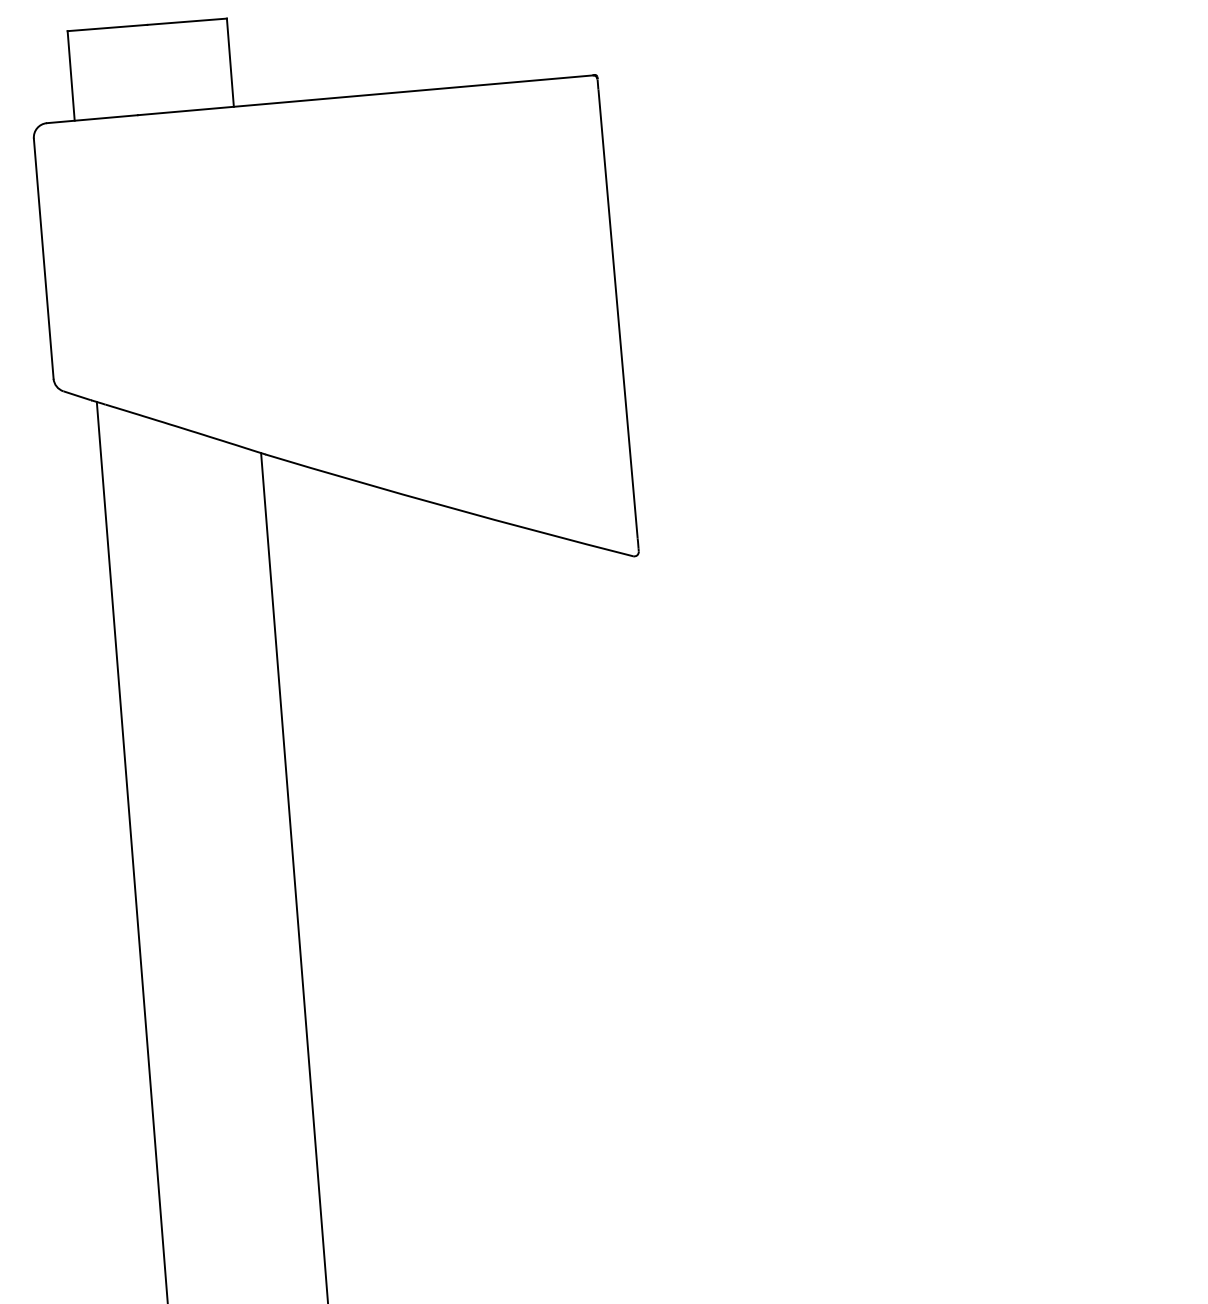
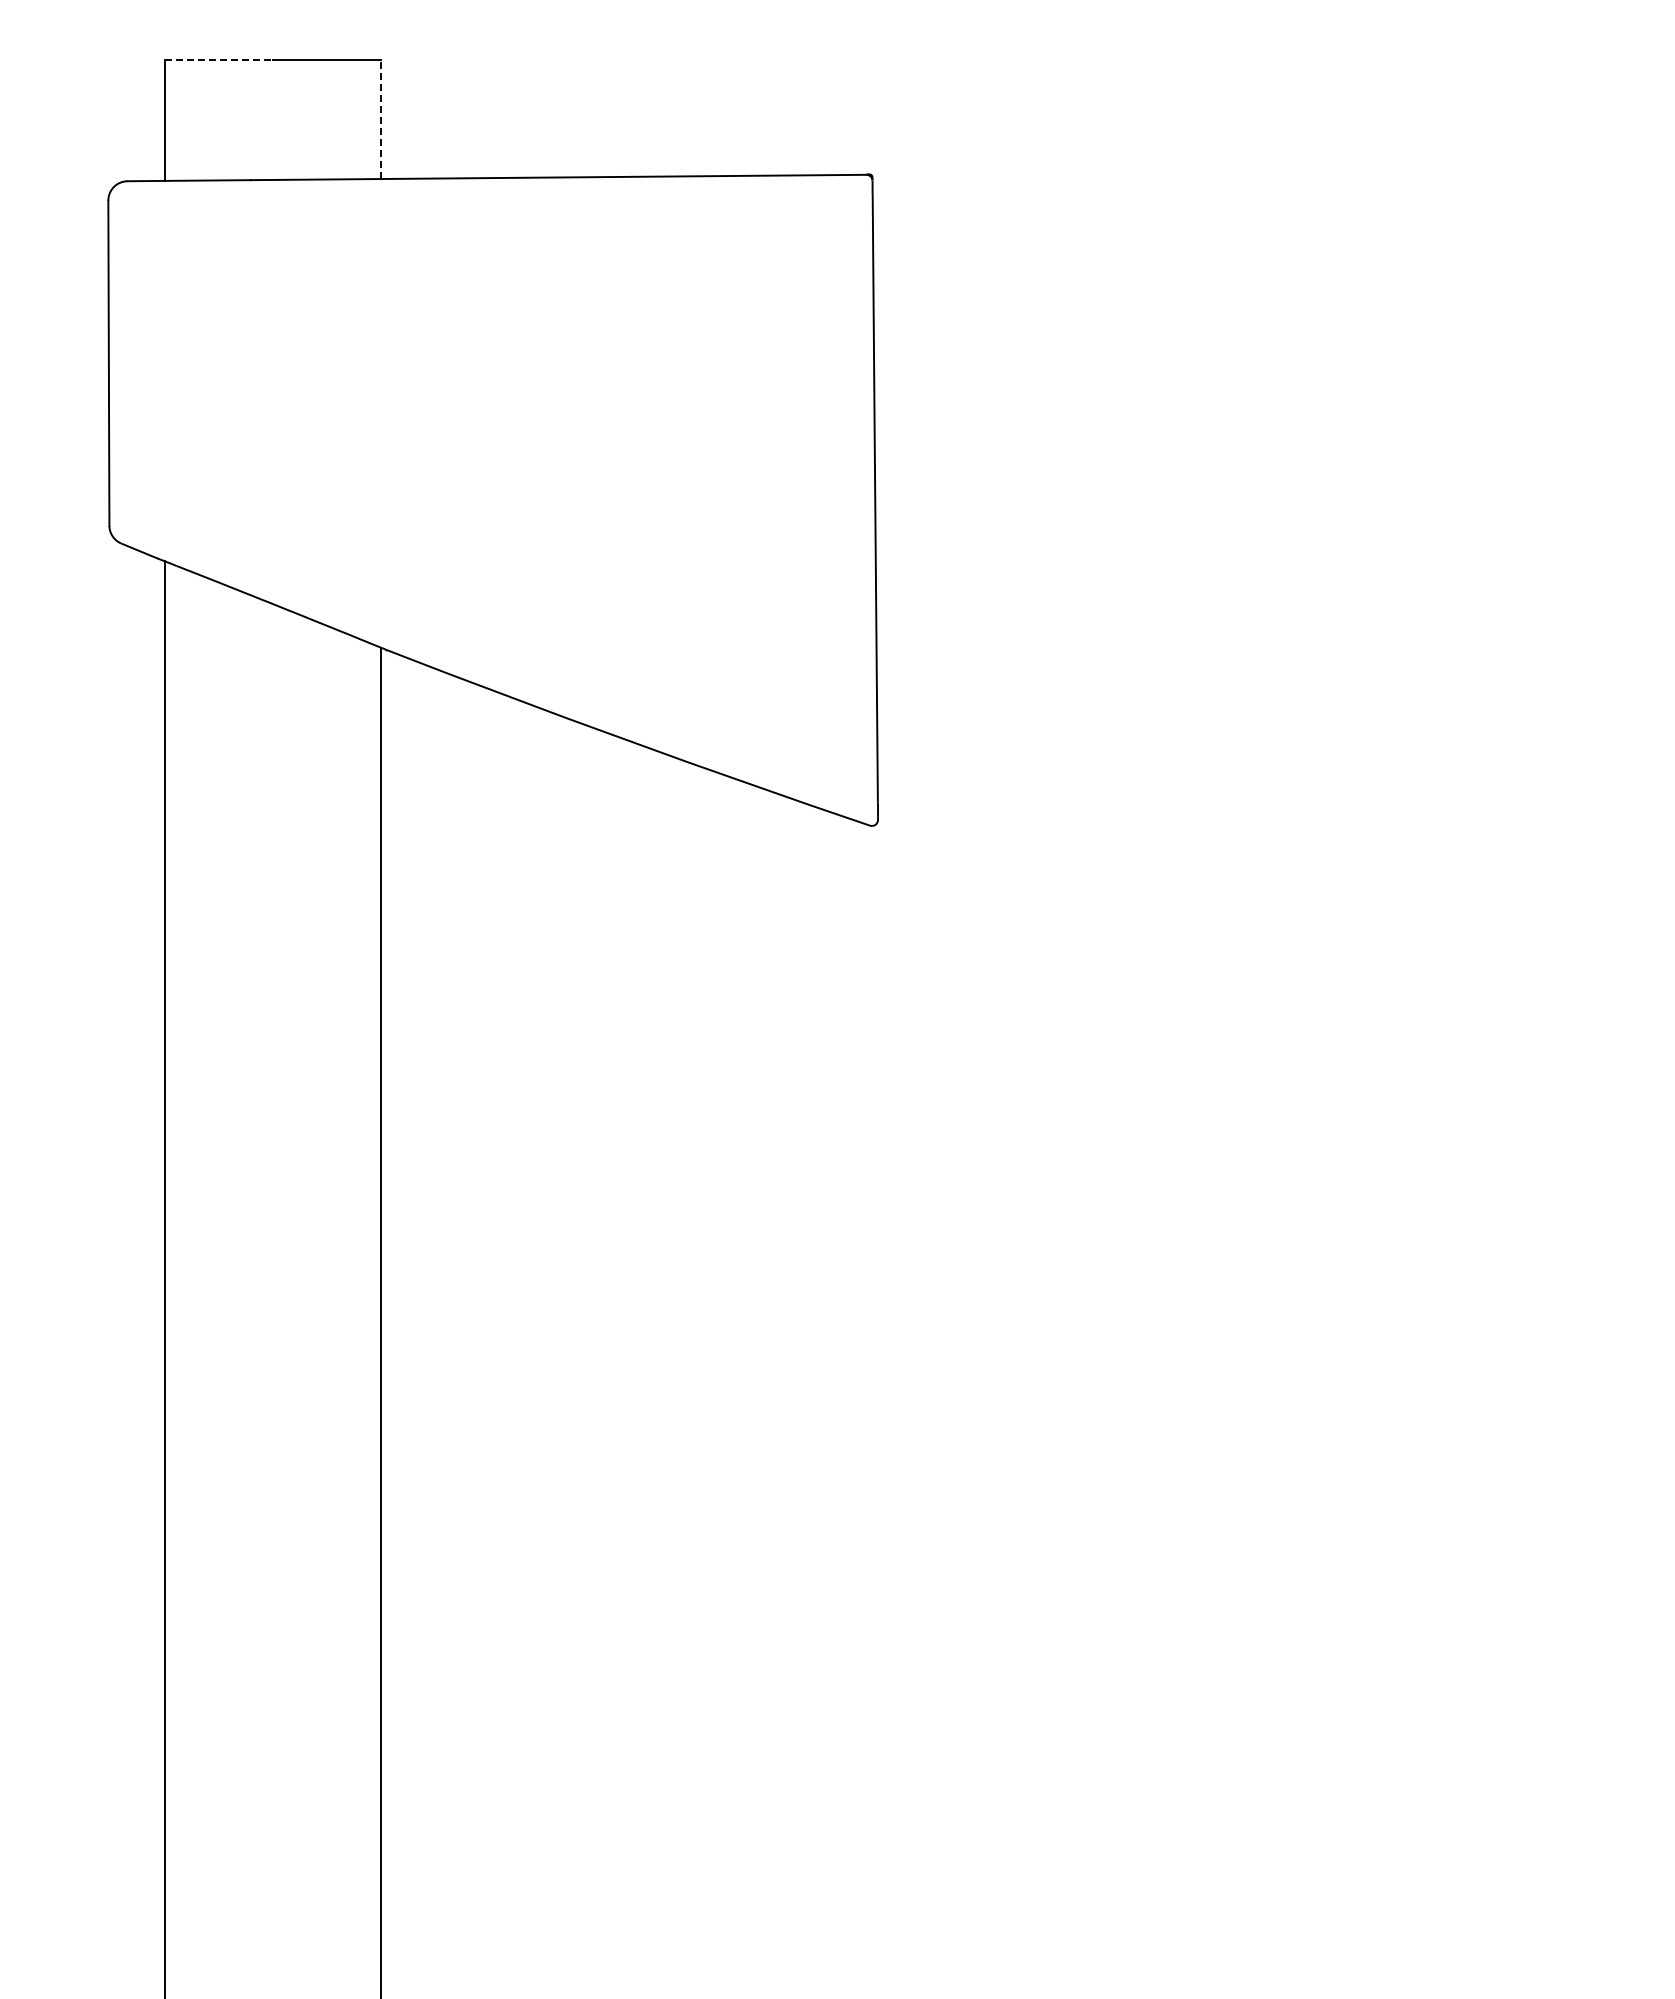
line: (107, 27) -> (218, 59), solid -> dashed
line: (230, 62) -> (380, 119), solid -> dashed

